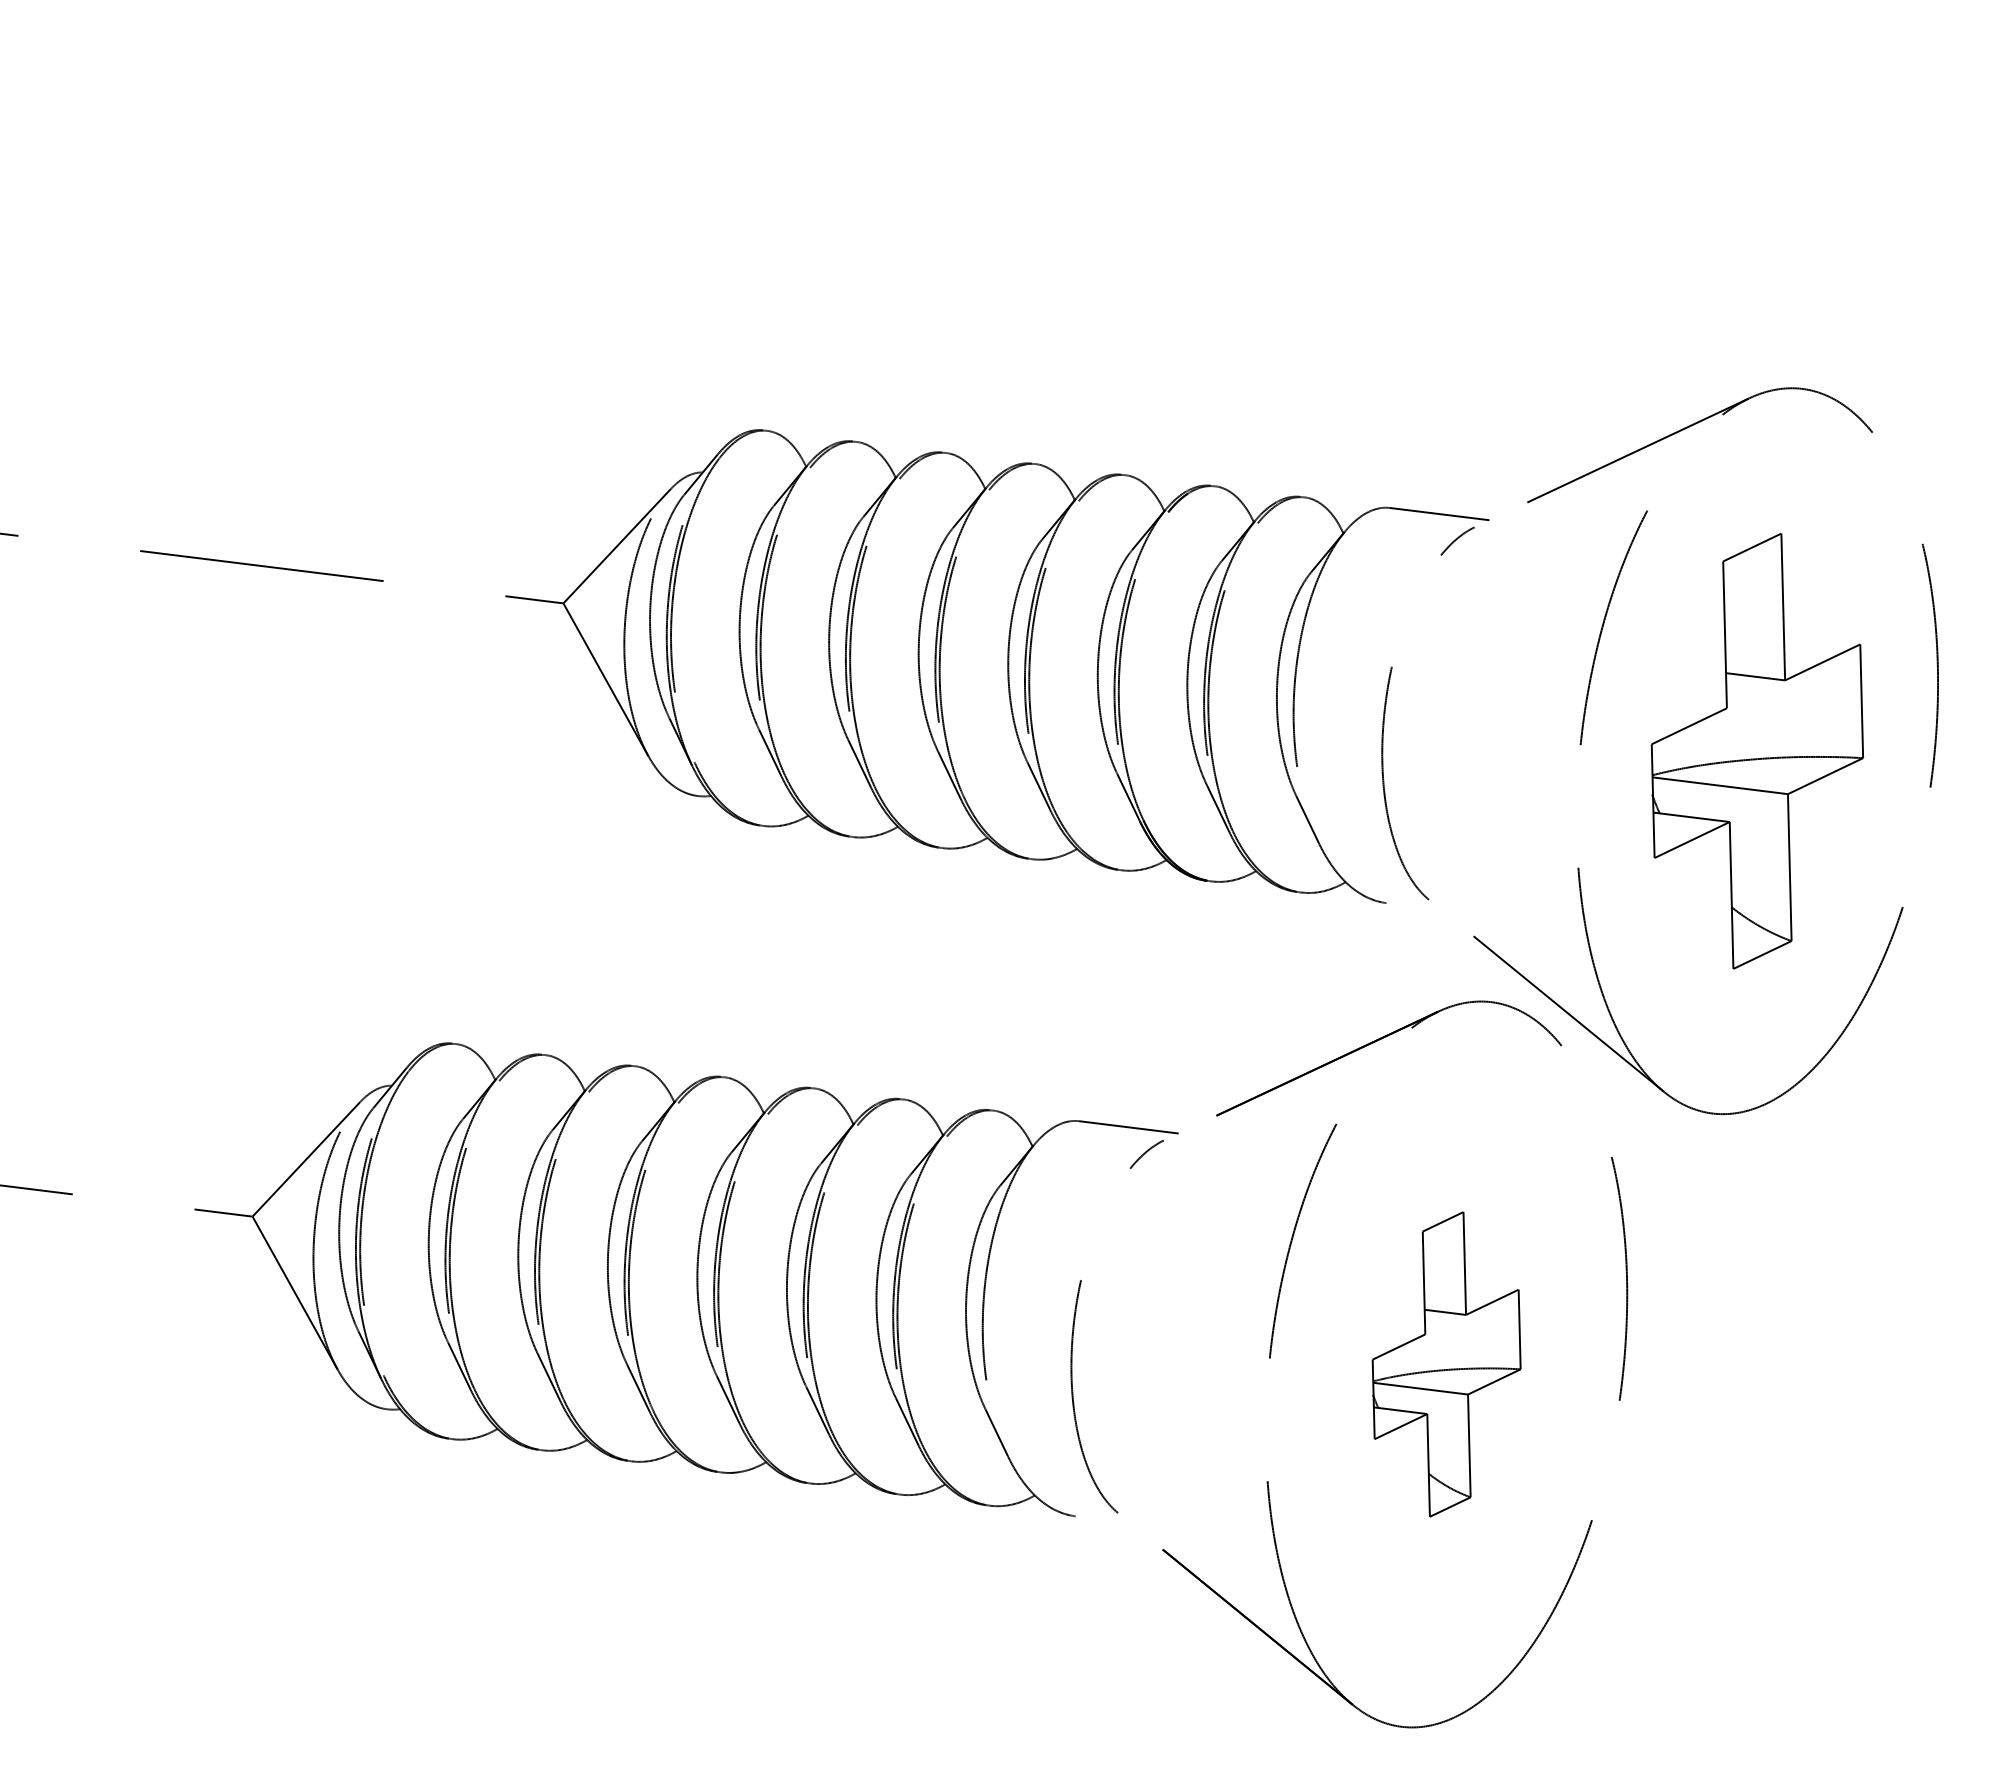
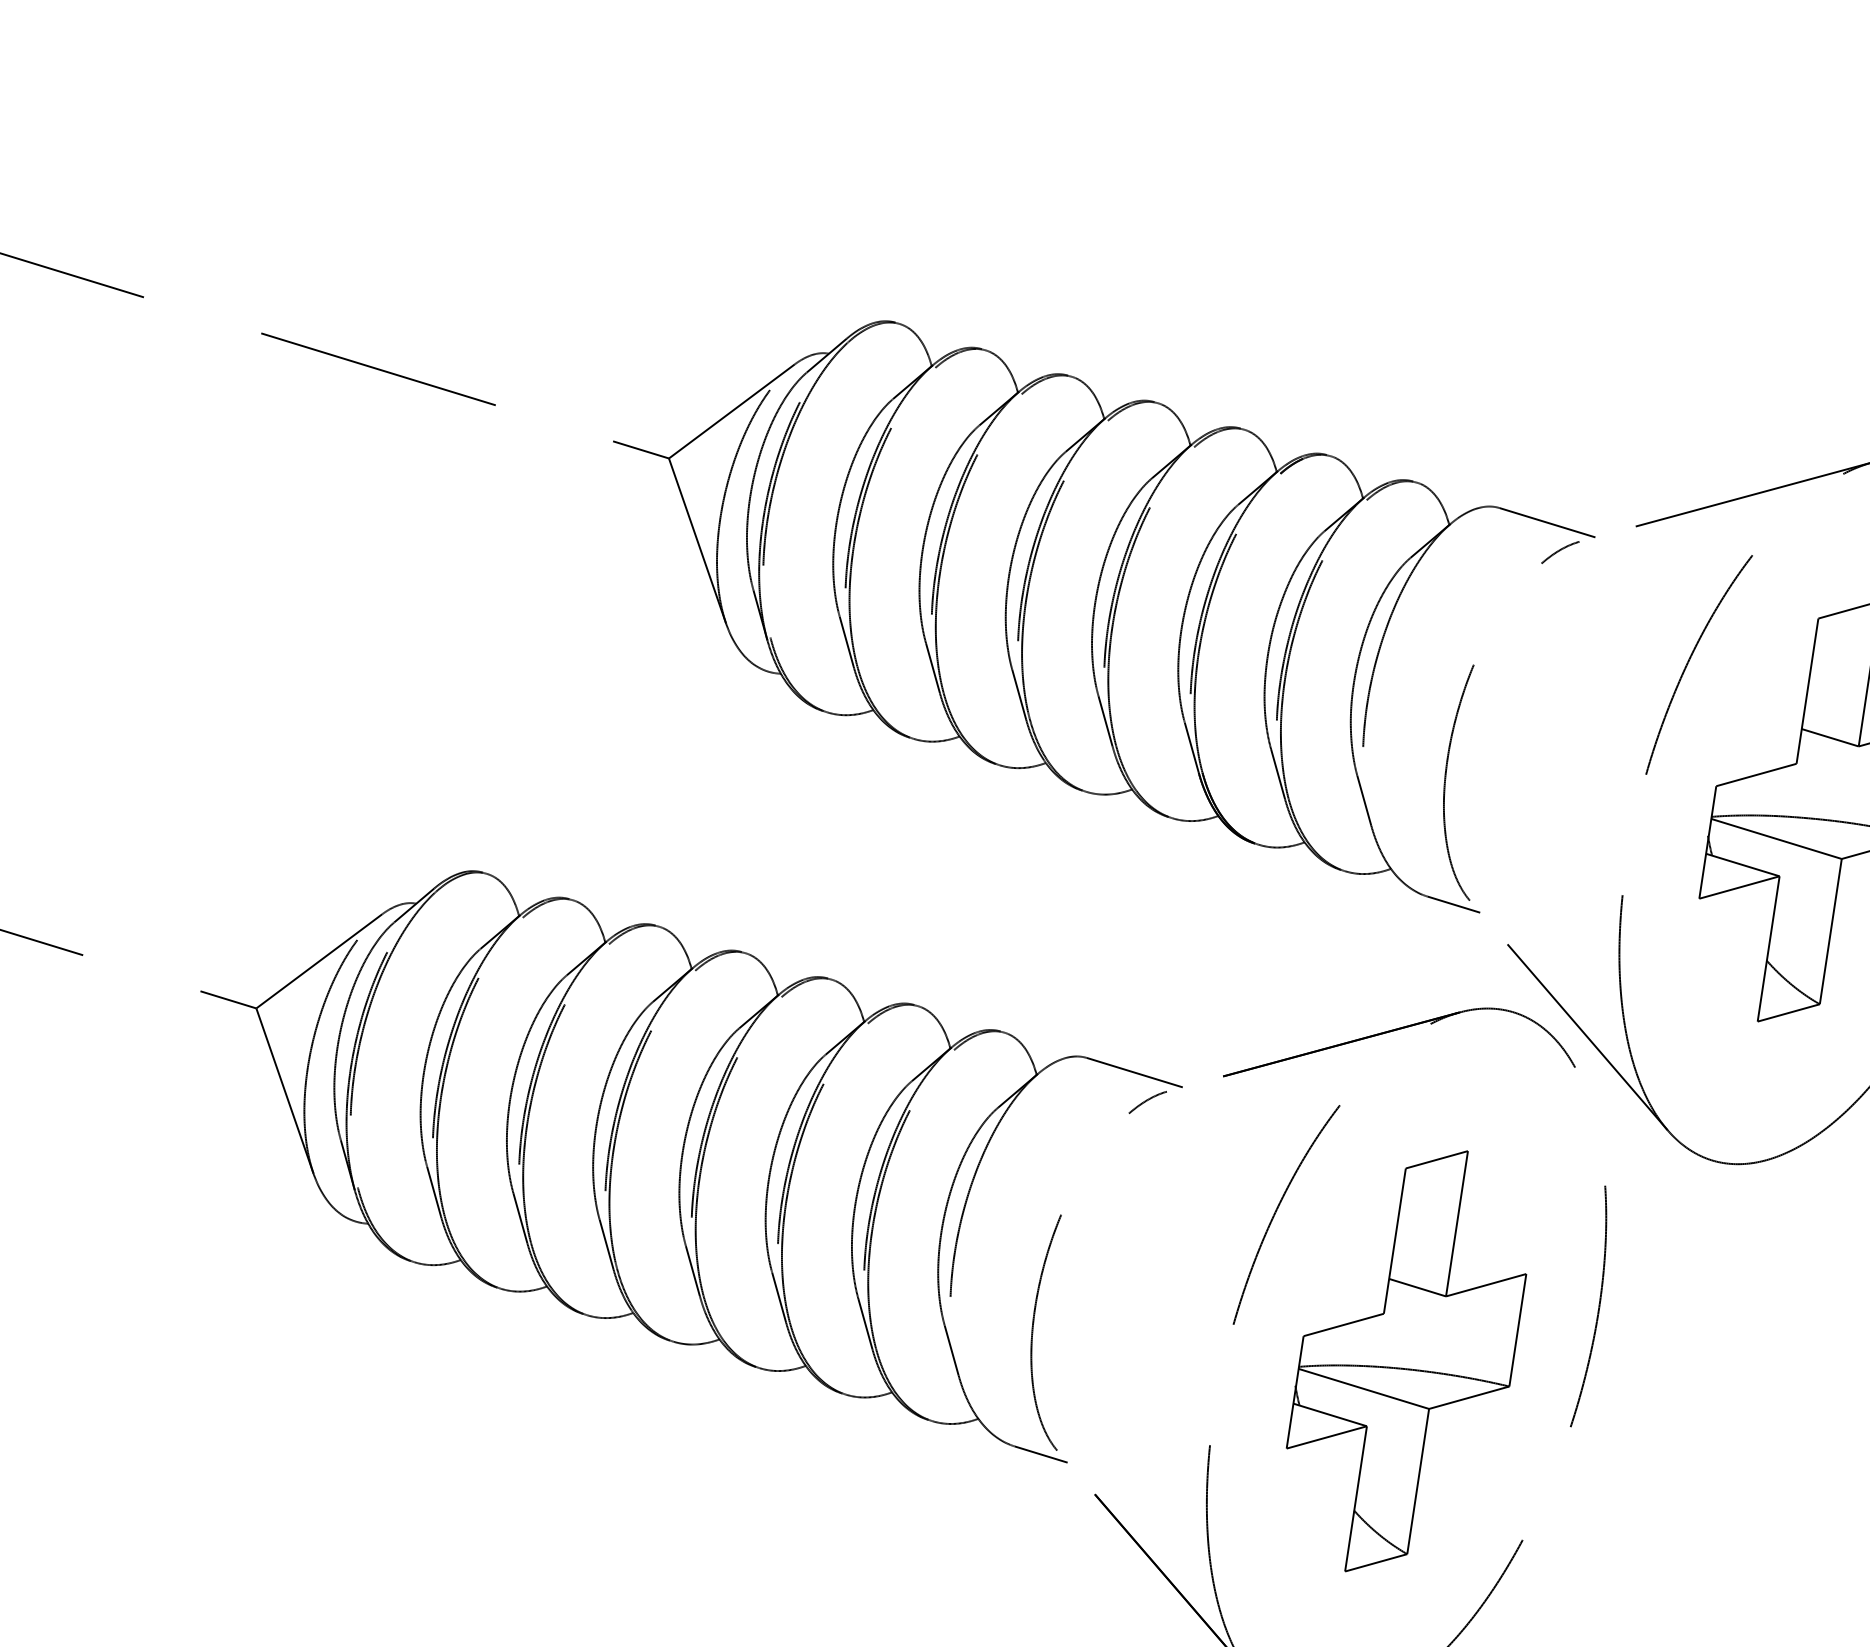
line: (1413, 906) -> (1453, 904), added
part: (1446, 1364) -> (1406, 1361), size x1.43
line: (1102, 1519) -> (1040, 1454), added

